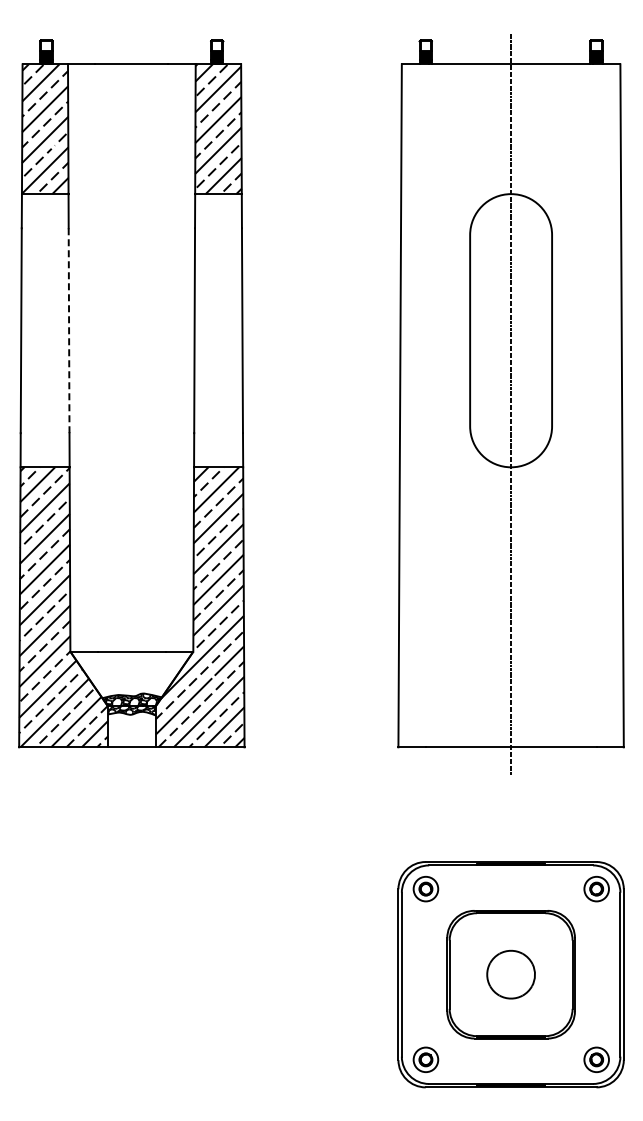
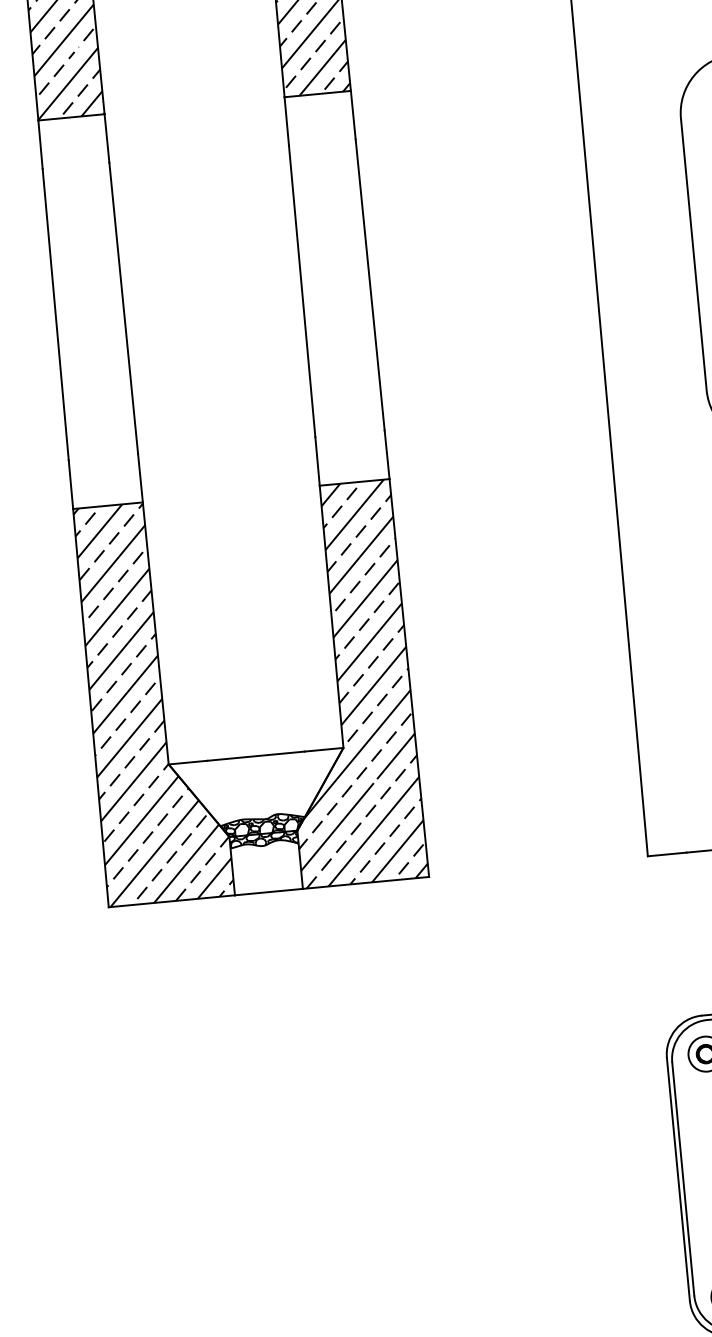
line: (69, 331) -> (124, 309), dashed -> solid

